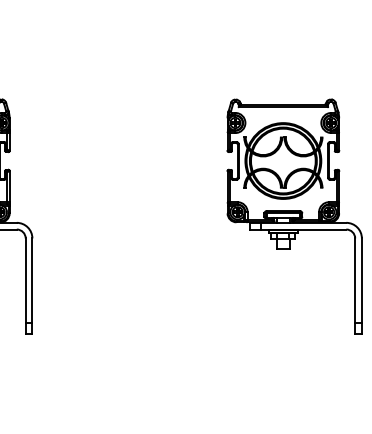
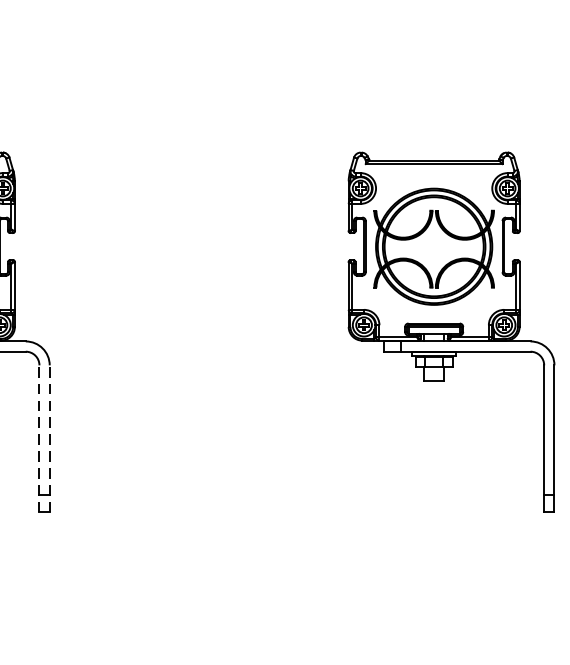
line: (25, 286) -> (39, 438), solid -> dashed
line: (32, 286) -> (49, 438), solid -> dashed

